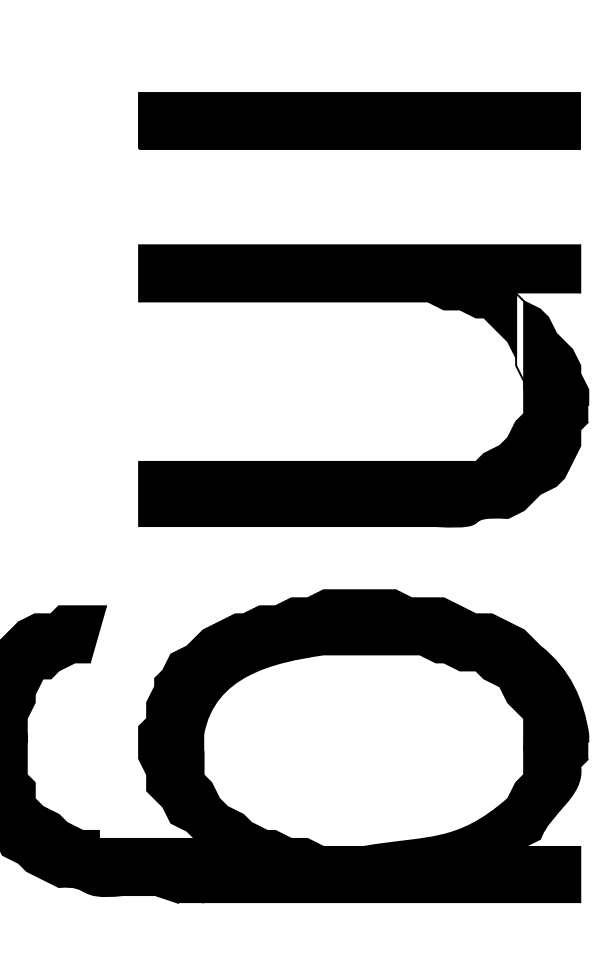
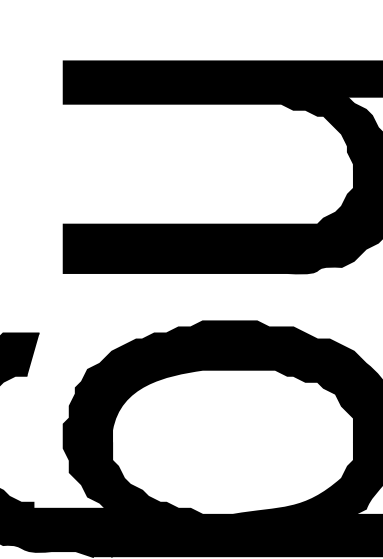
fill: (520, 341) -> (351, 133), added

